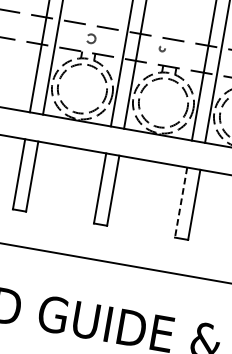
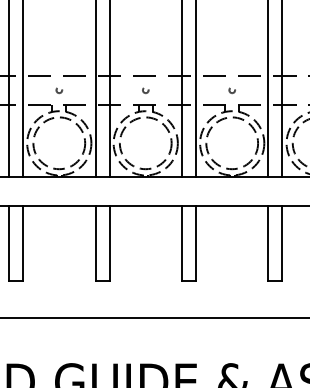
circle: (91, 39) -> (59, 90), size x0.62
circle: (162, 48) -> (145, 90), moved
line: (181, 202) -> (182, 243), dashed -> solid

